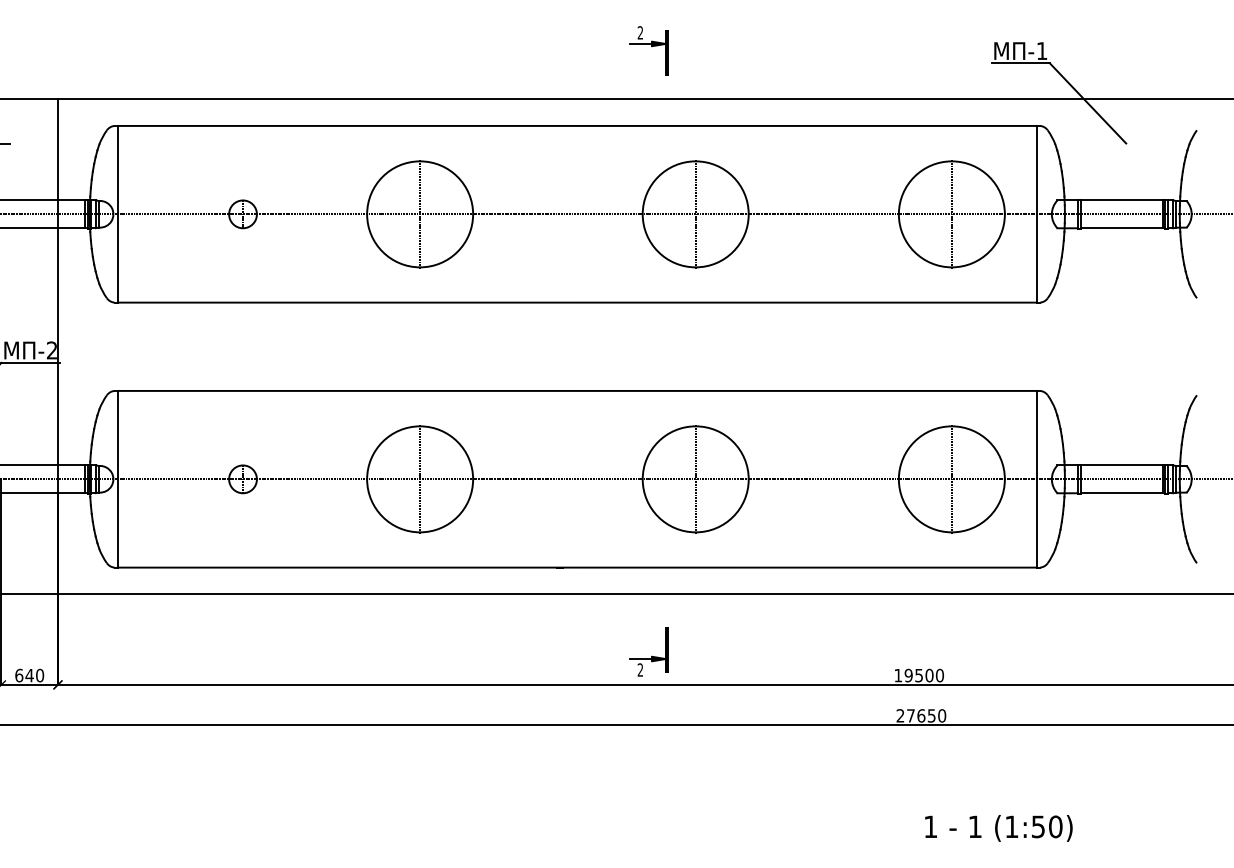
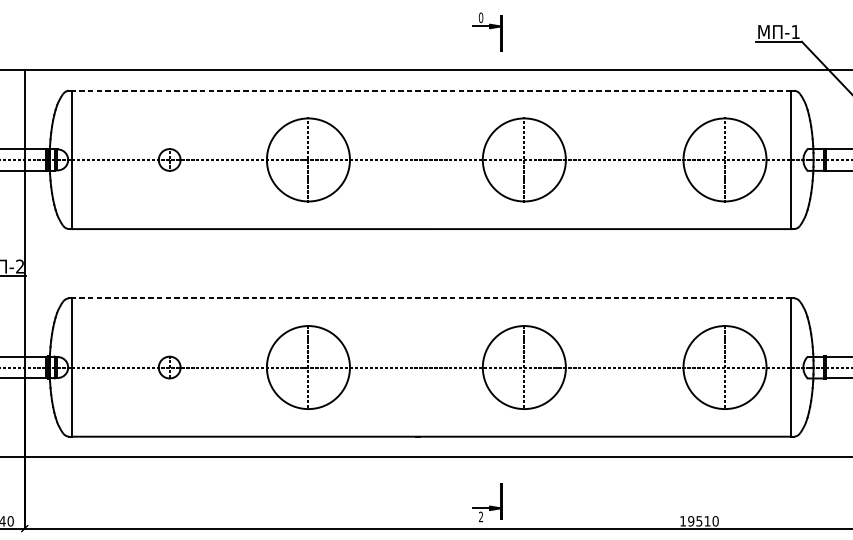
text: (640, 32) -> (481, 17), 2 -> 0
line: (576, 125) -> (430, 90), solid -> dashed
line: (576, 390) -> (430, 297), solid -> dashed
text: (929, 675) -> (707, 521), 19500 -> 19510

